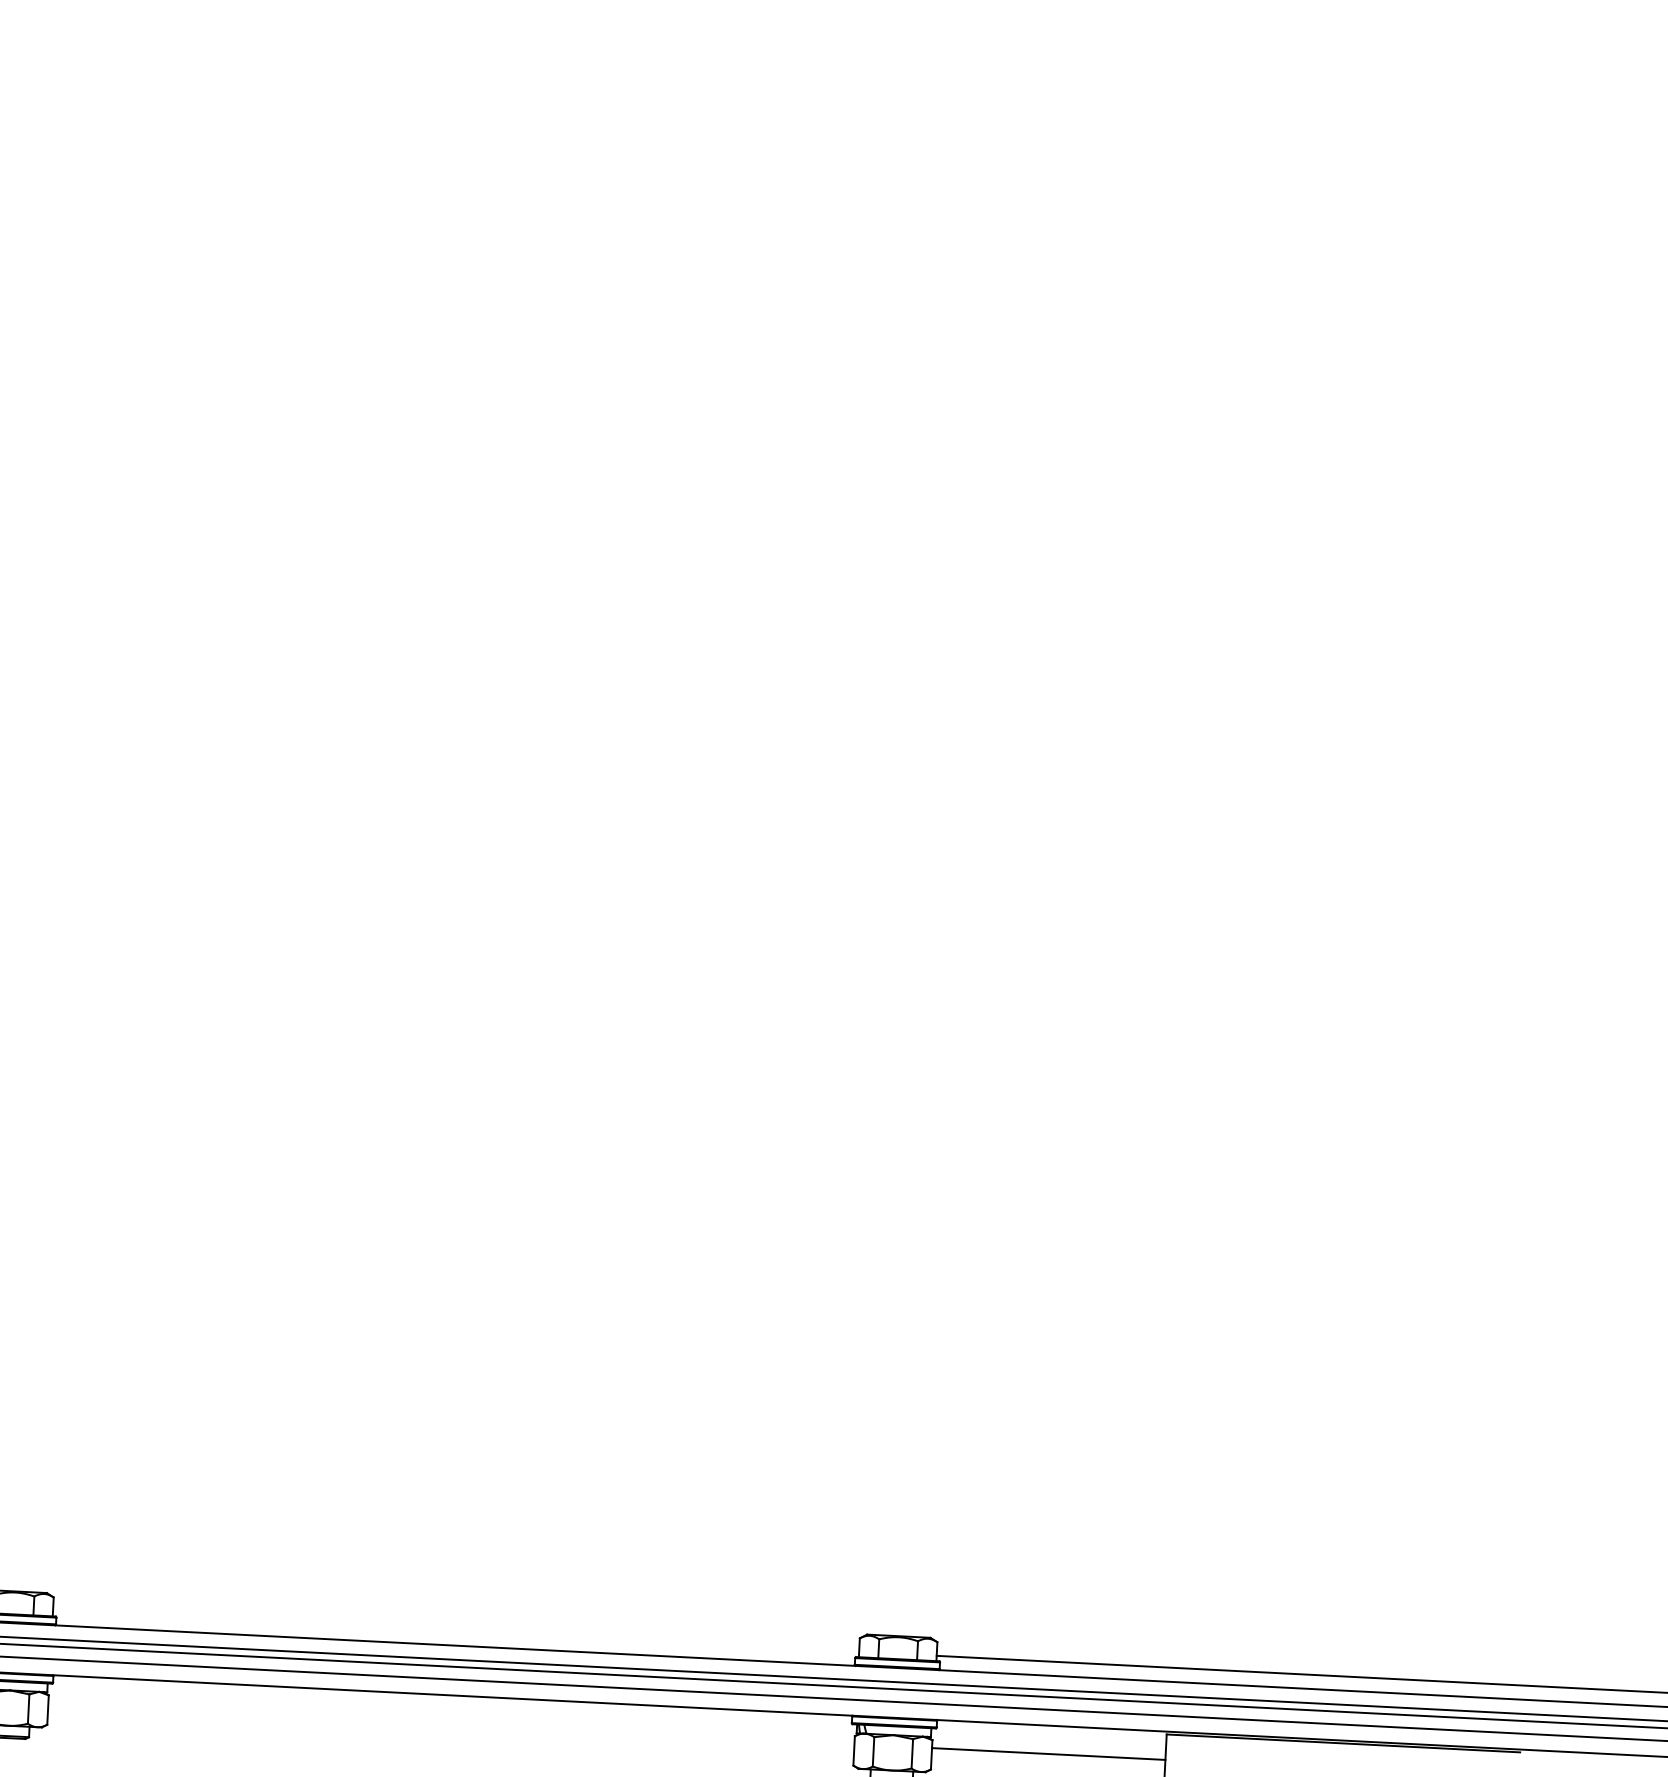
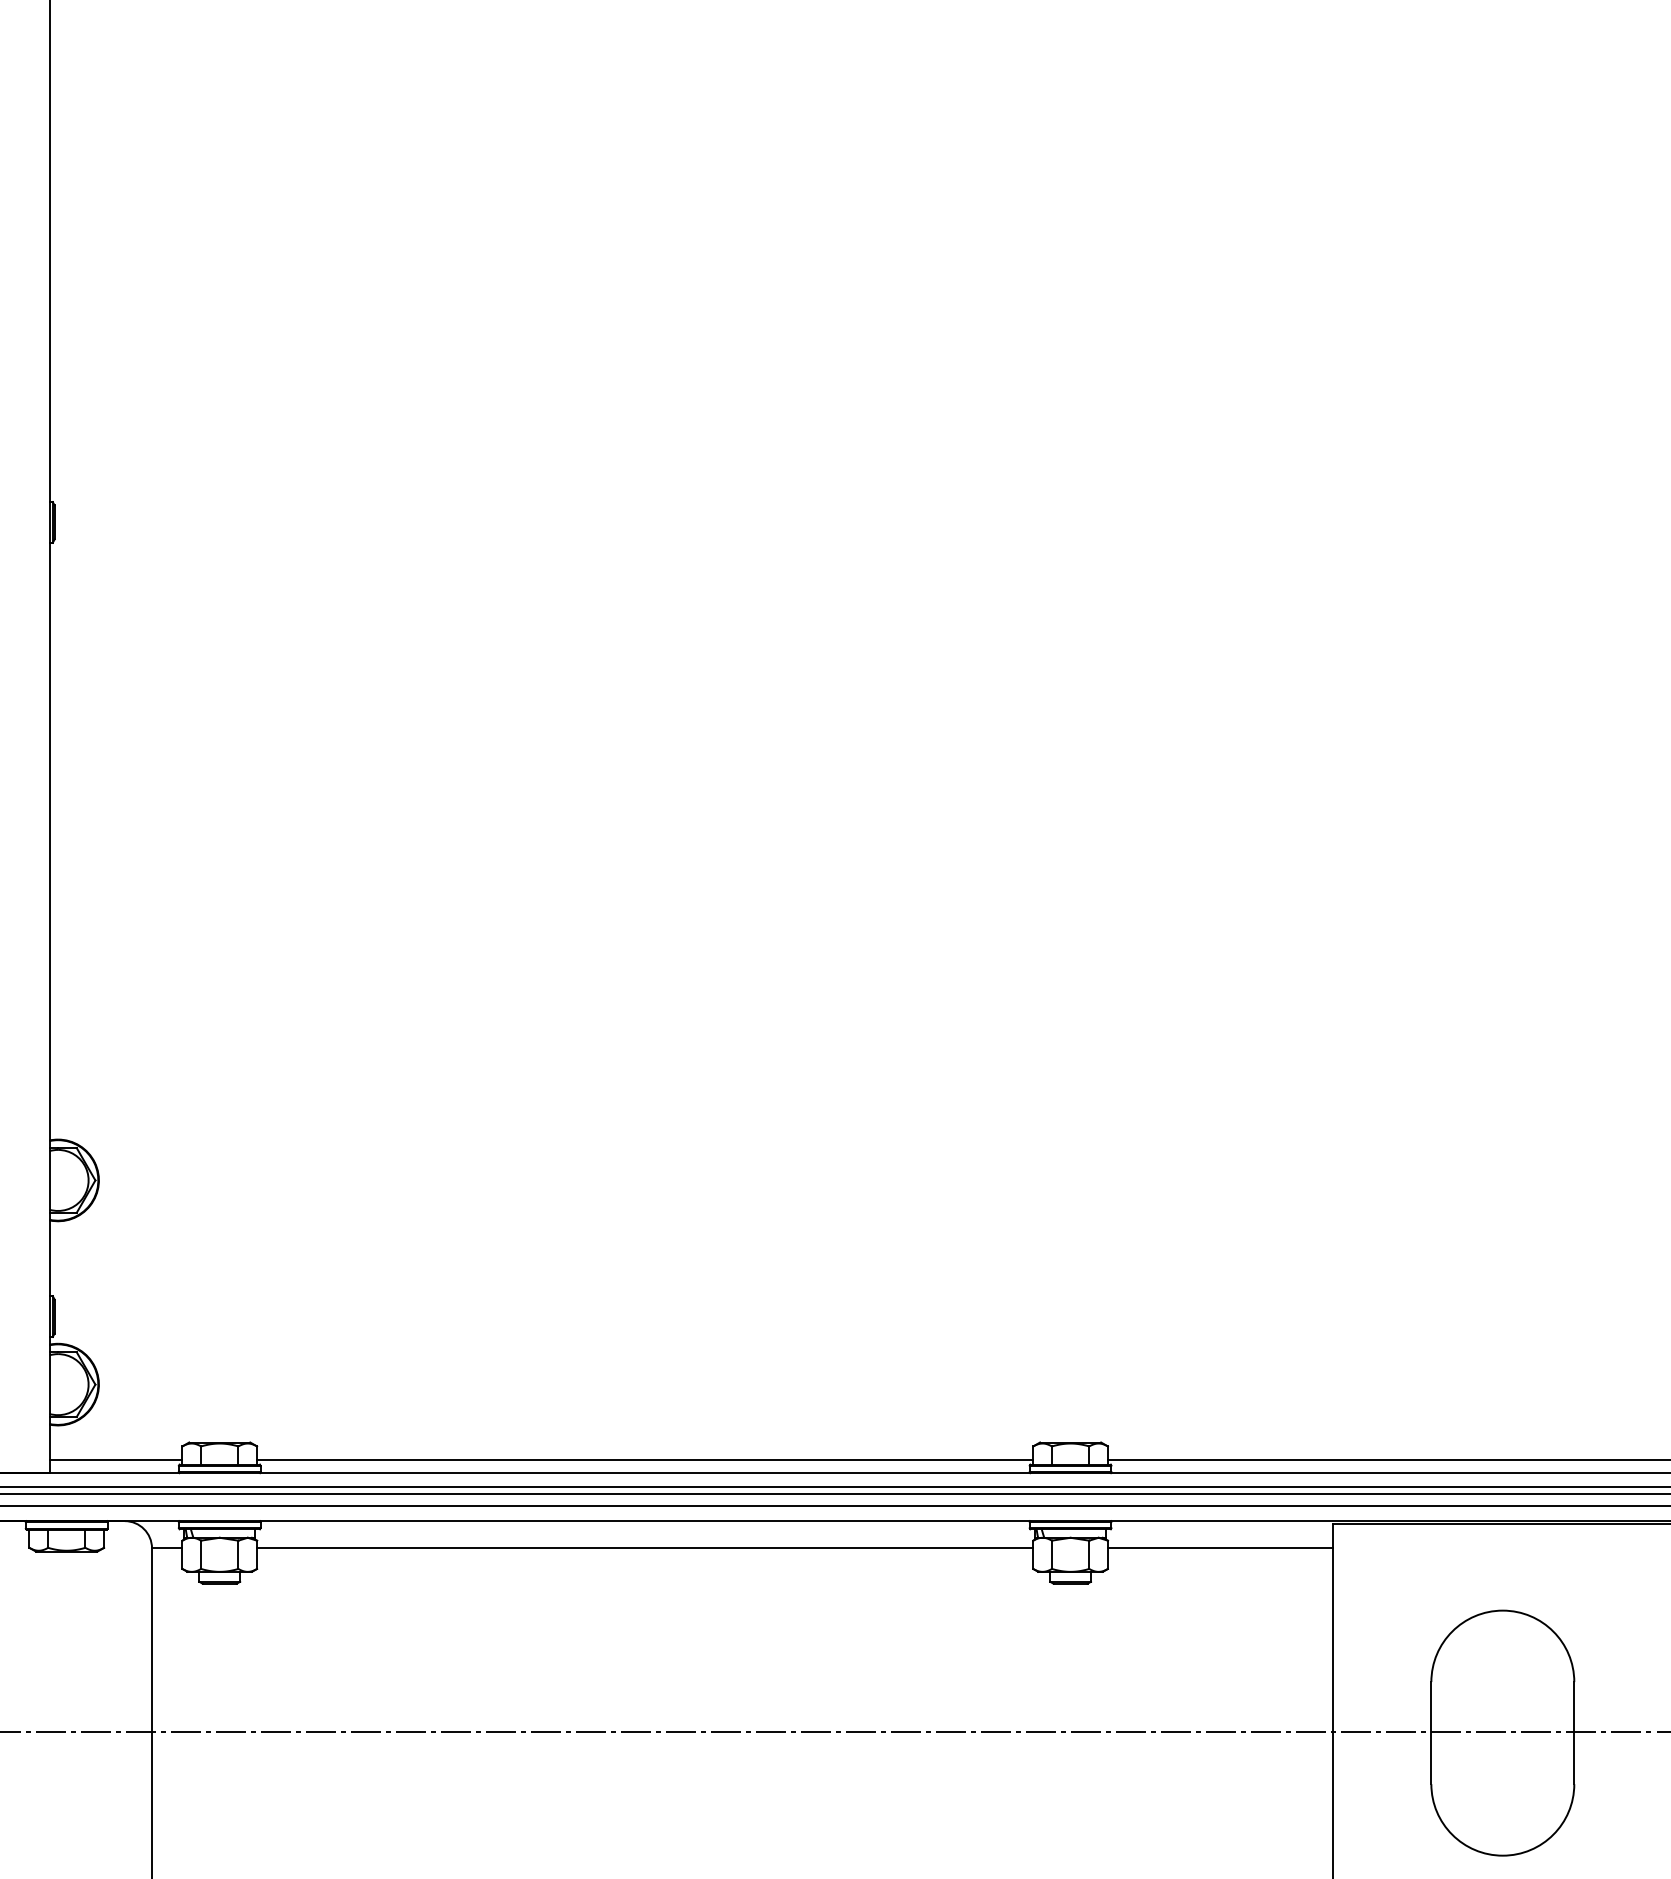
line: (456, 1631) -> (645, 1459), added
line: (451, 1723) -> (645, 1548), added

